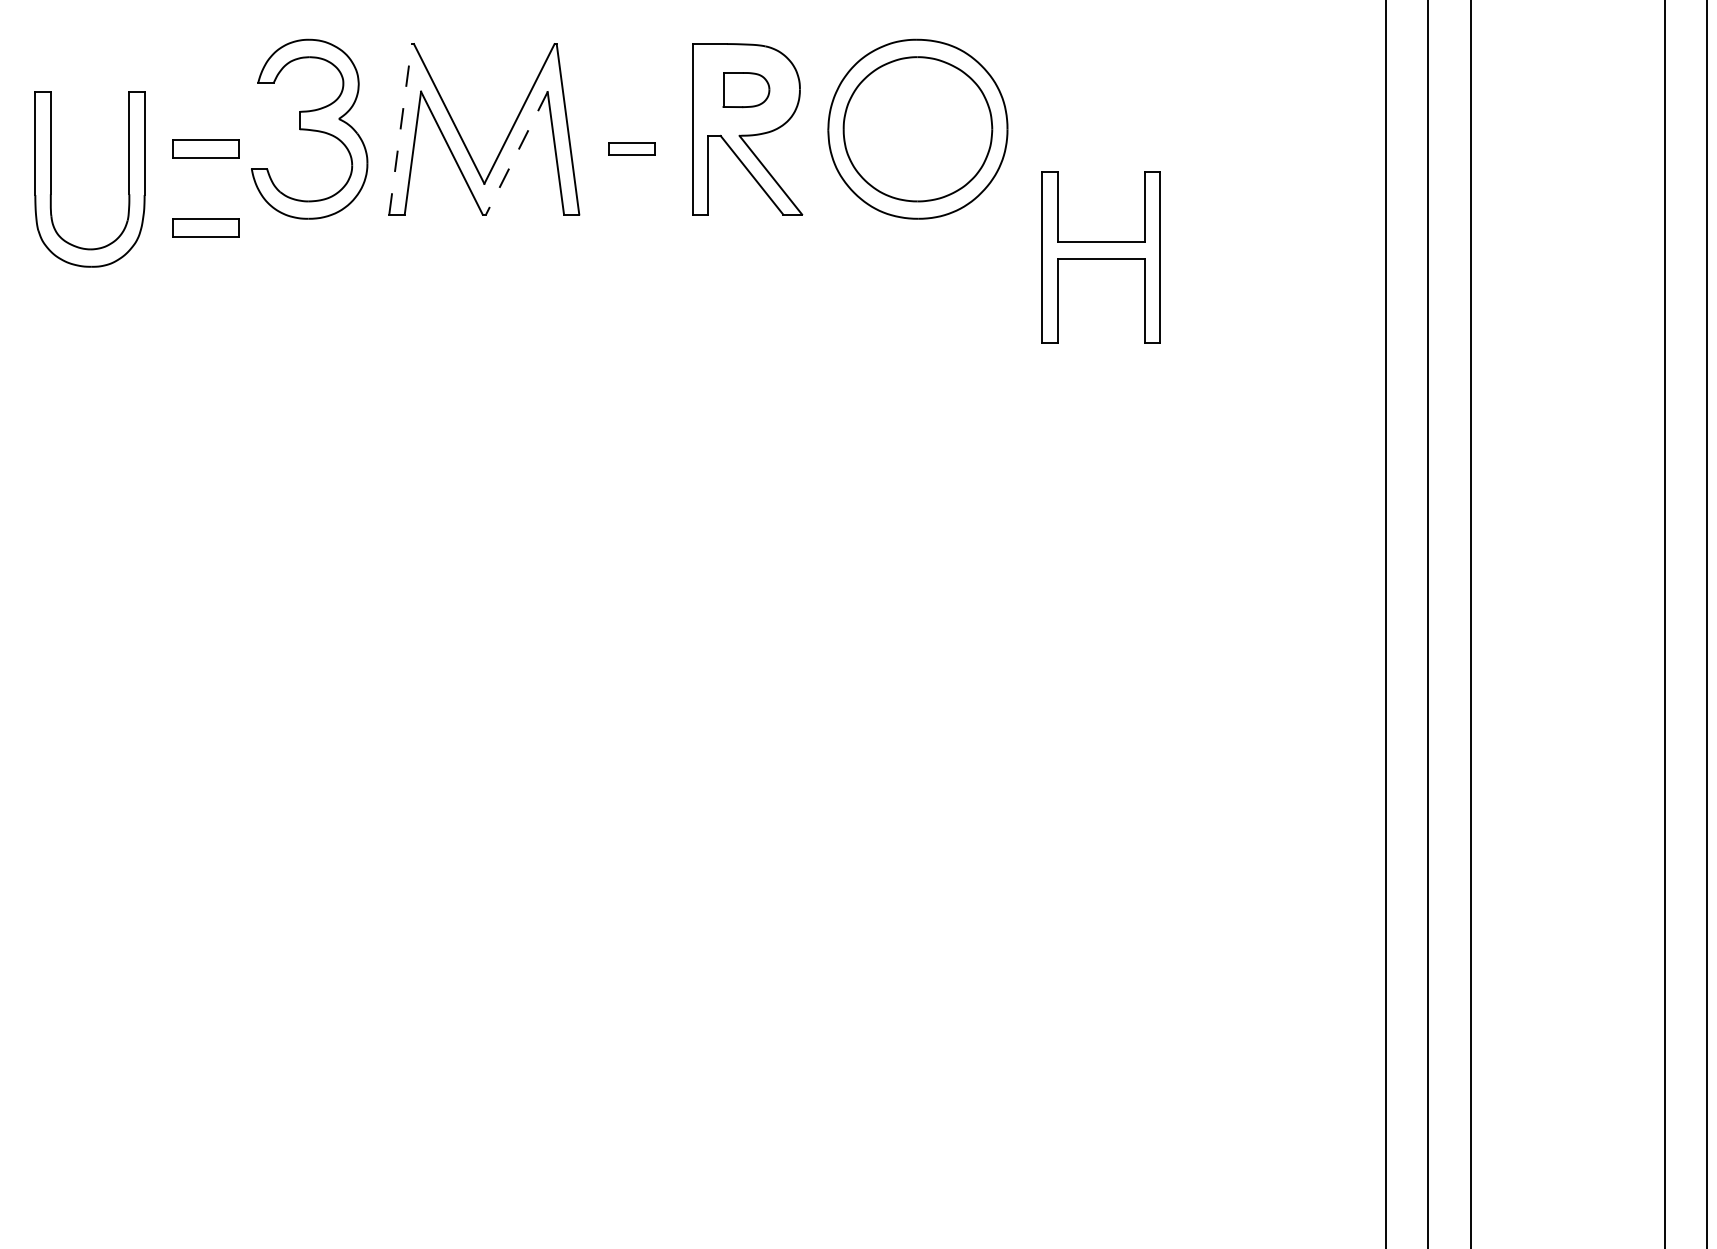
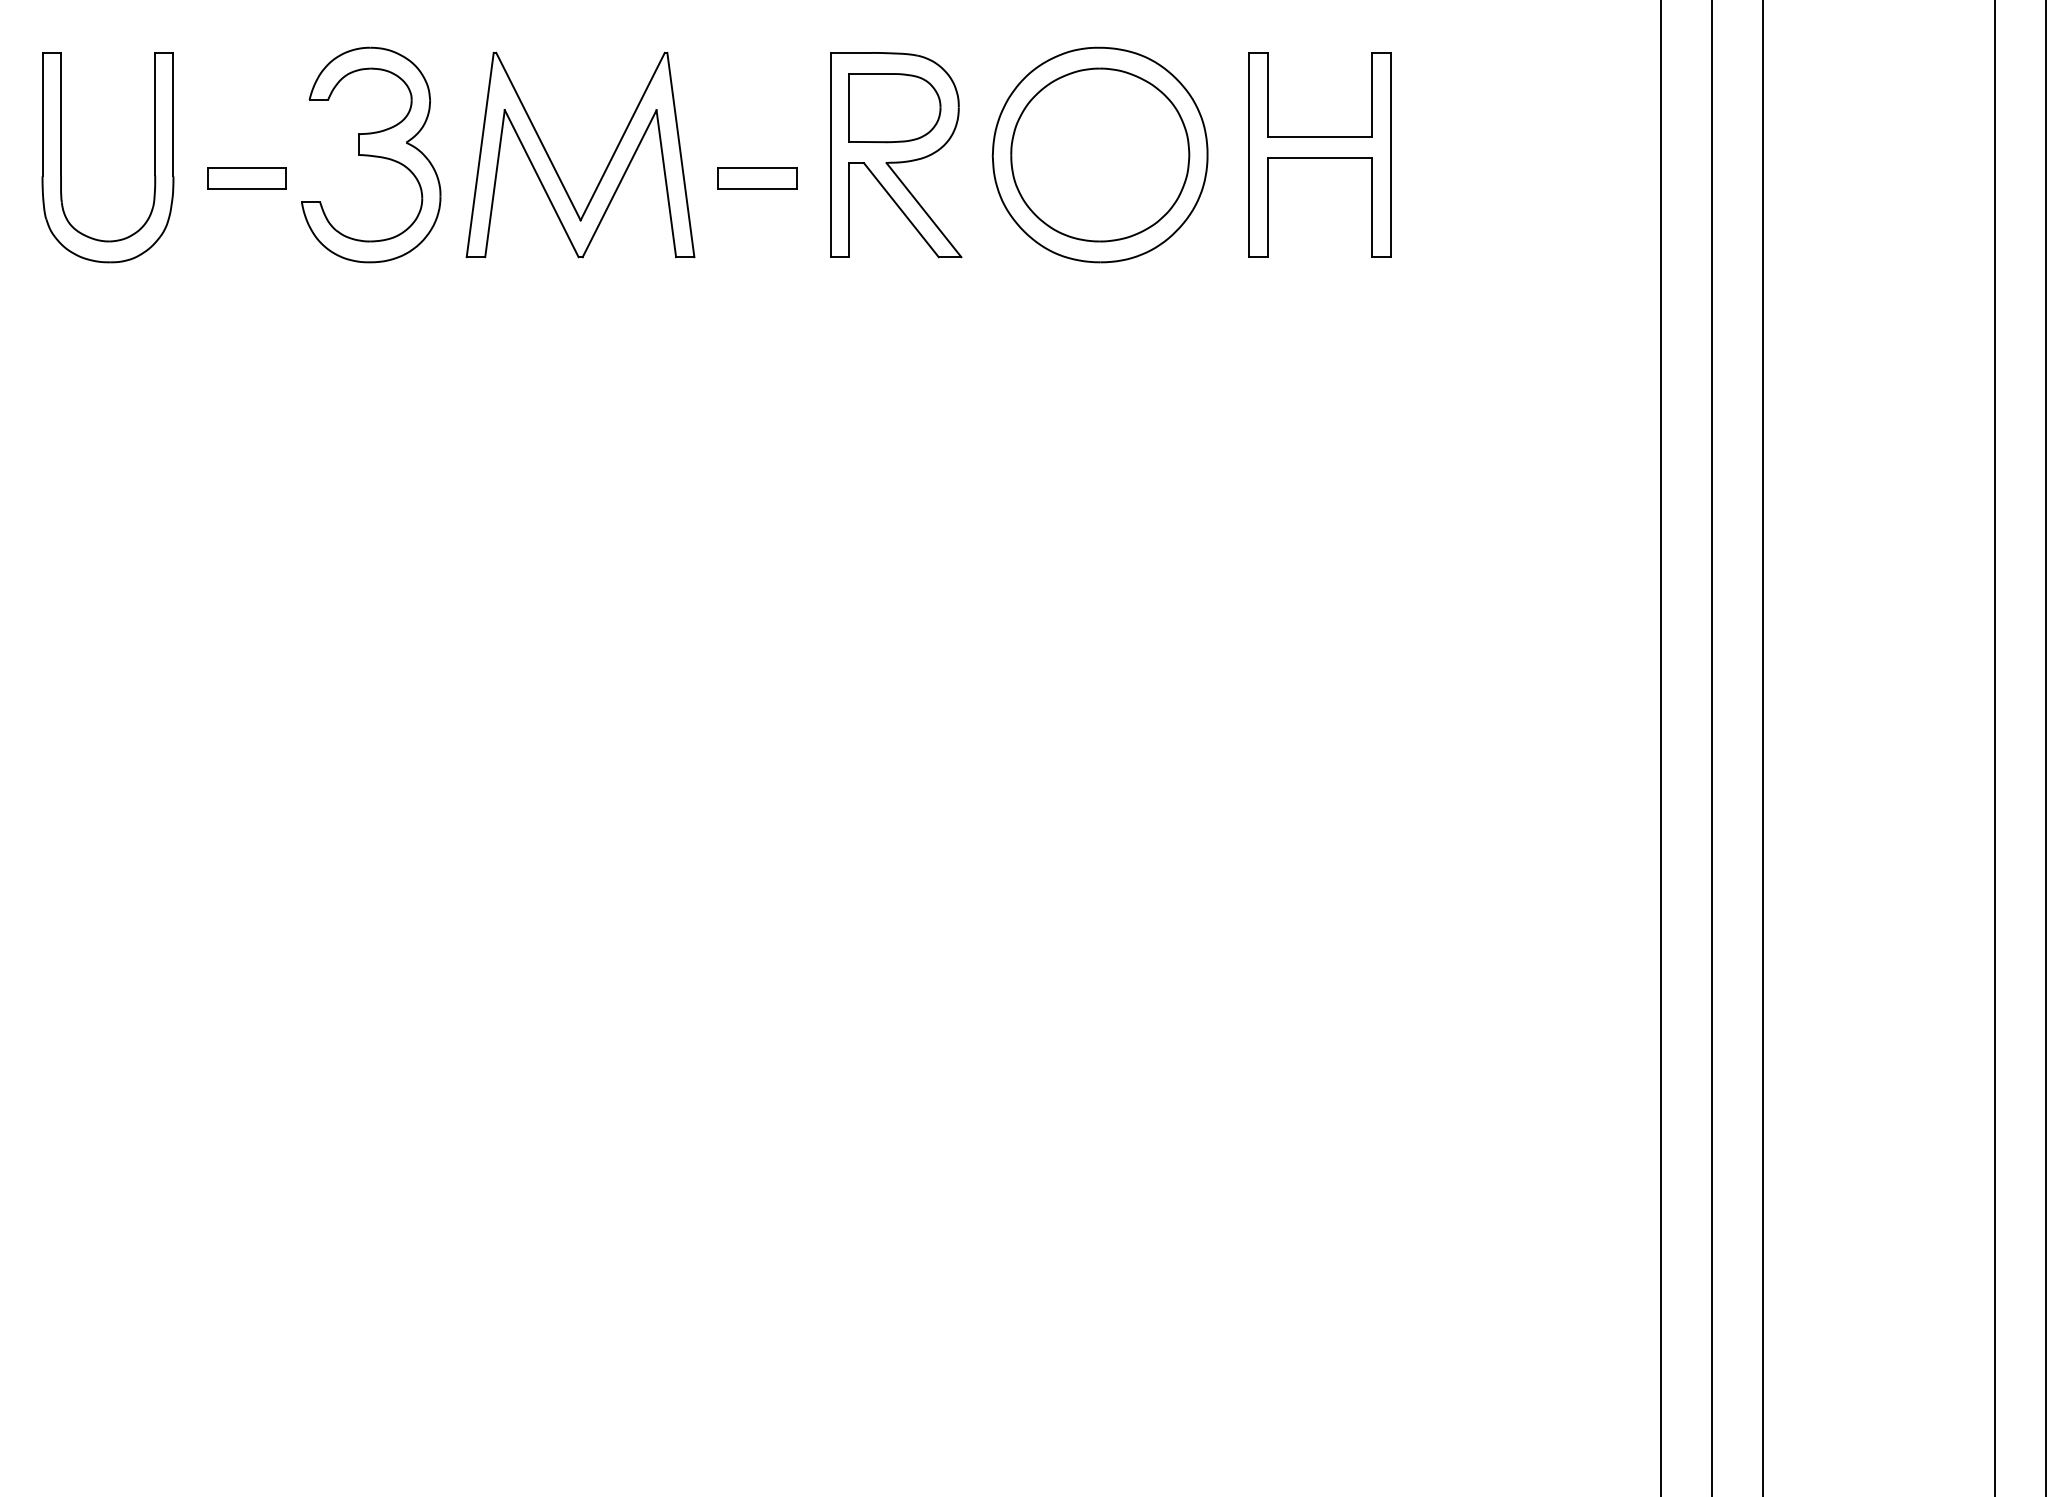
part: (746, 89) -> (894, 107), size x1.67
line: (400, 129) -> (480, 155), dashed -> solid
part: (631, 148) -> (756, 178), size x1.43
line: (516, 153) -> (619, 184), dashed -> solid
part: (51, 179) -> (61, 157), moved
part: (205, 227) -> (246, 272), removed
part: (1100, 257) -> (1319, 155), moved

